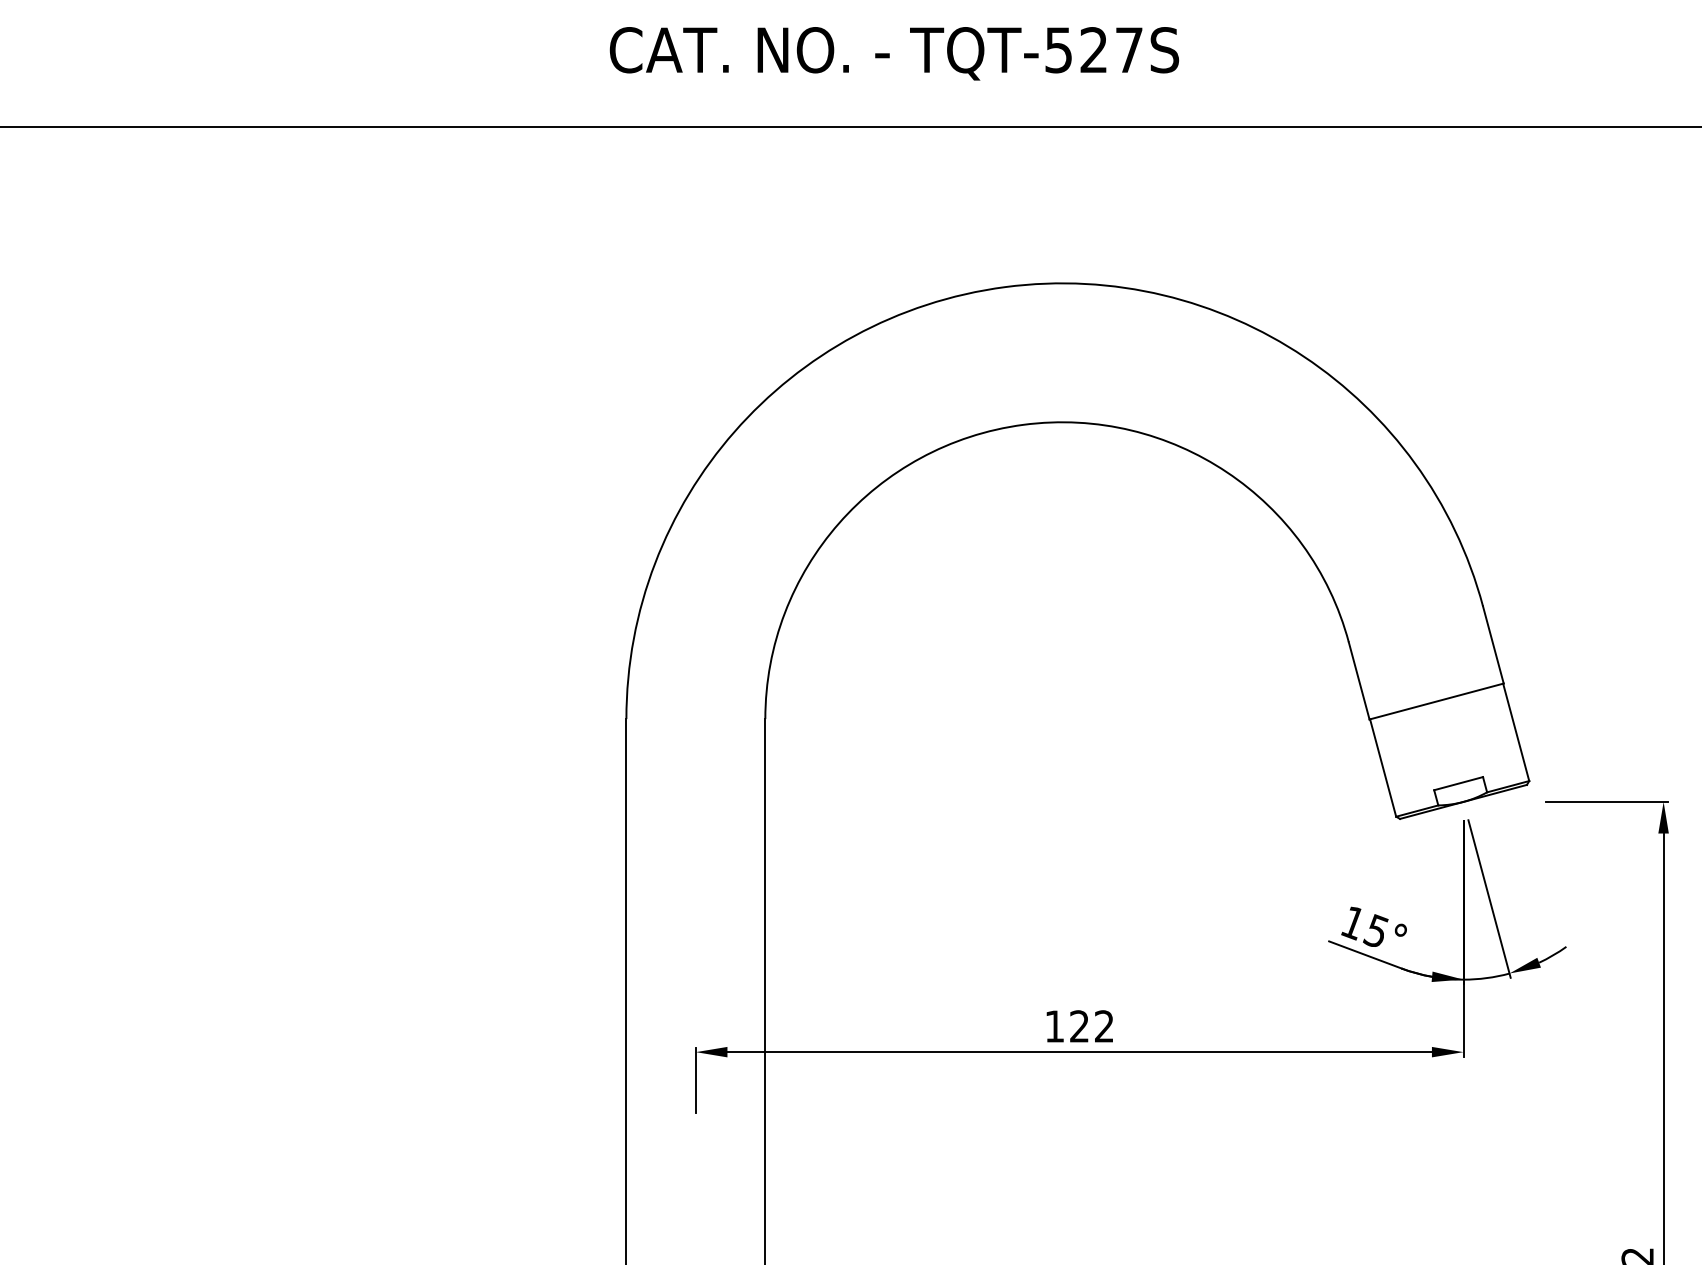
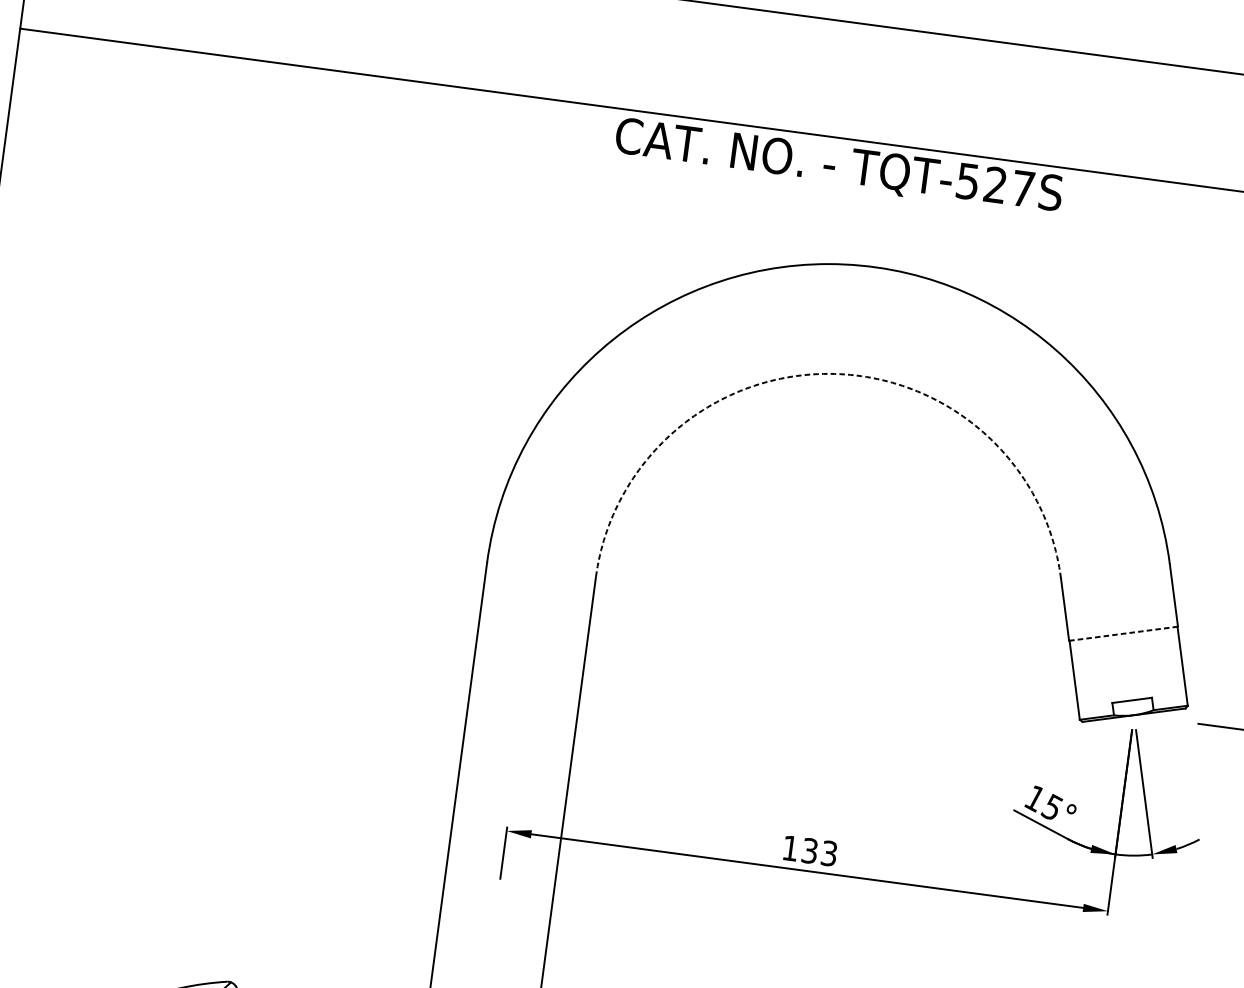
text: (894, 53) -> (838, 166), moved
arc: (1023, 424) -> (828, 373), solid -> dashed
line: (1437, 701) -> (1124, 633), solid -> dashed
text: (1091, 1026) -> (819, 852), 122 -> 133

